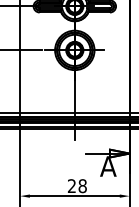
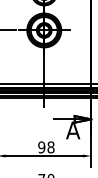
text: (71, 186) -> (41, 147), 28 -> 98

